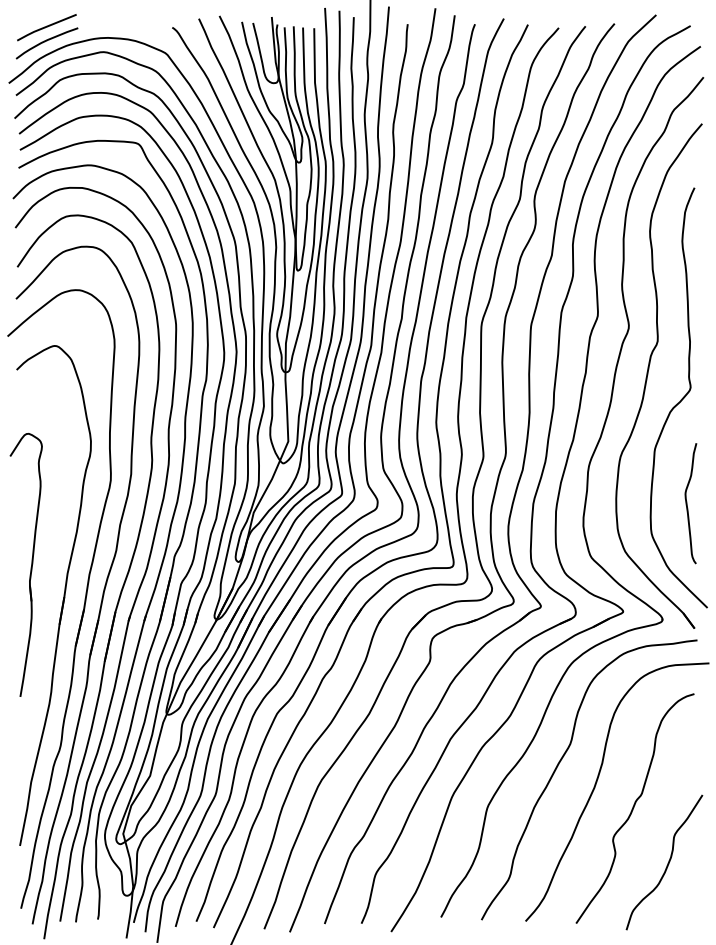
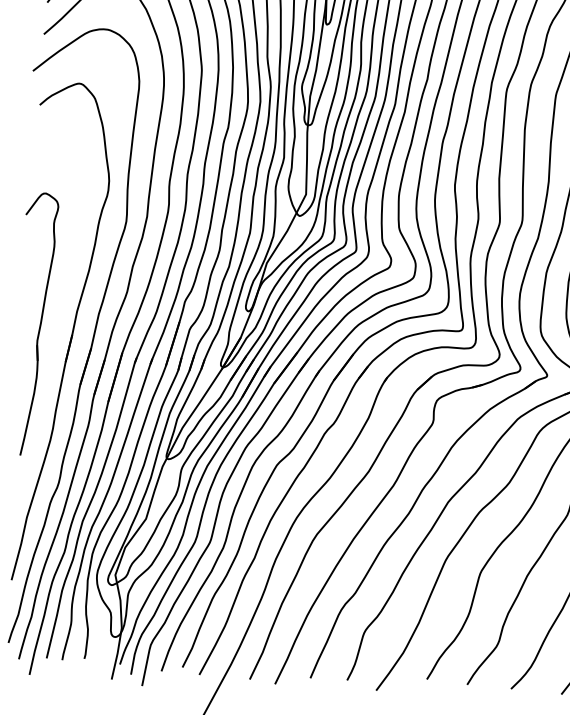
part: (25, 564) -> (34, 323), moved

